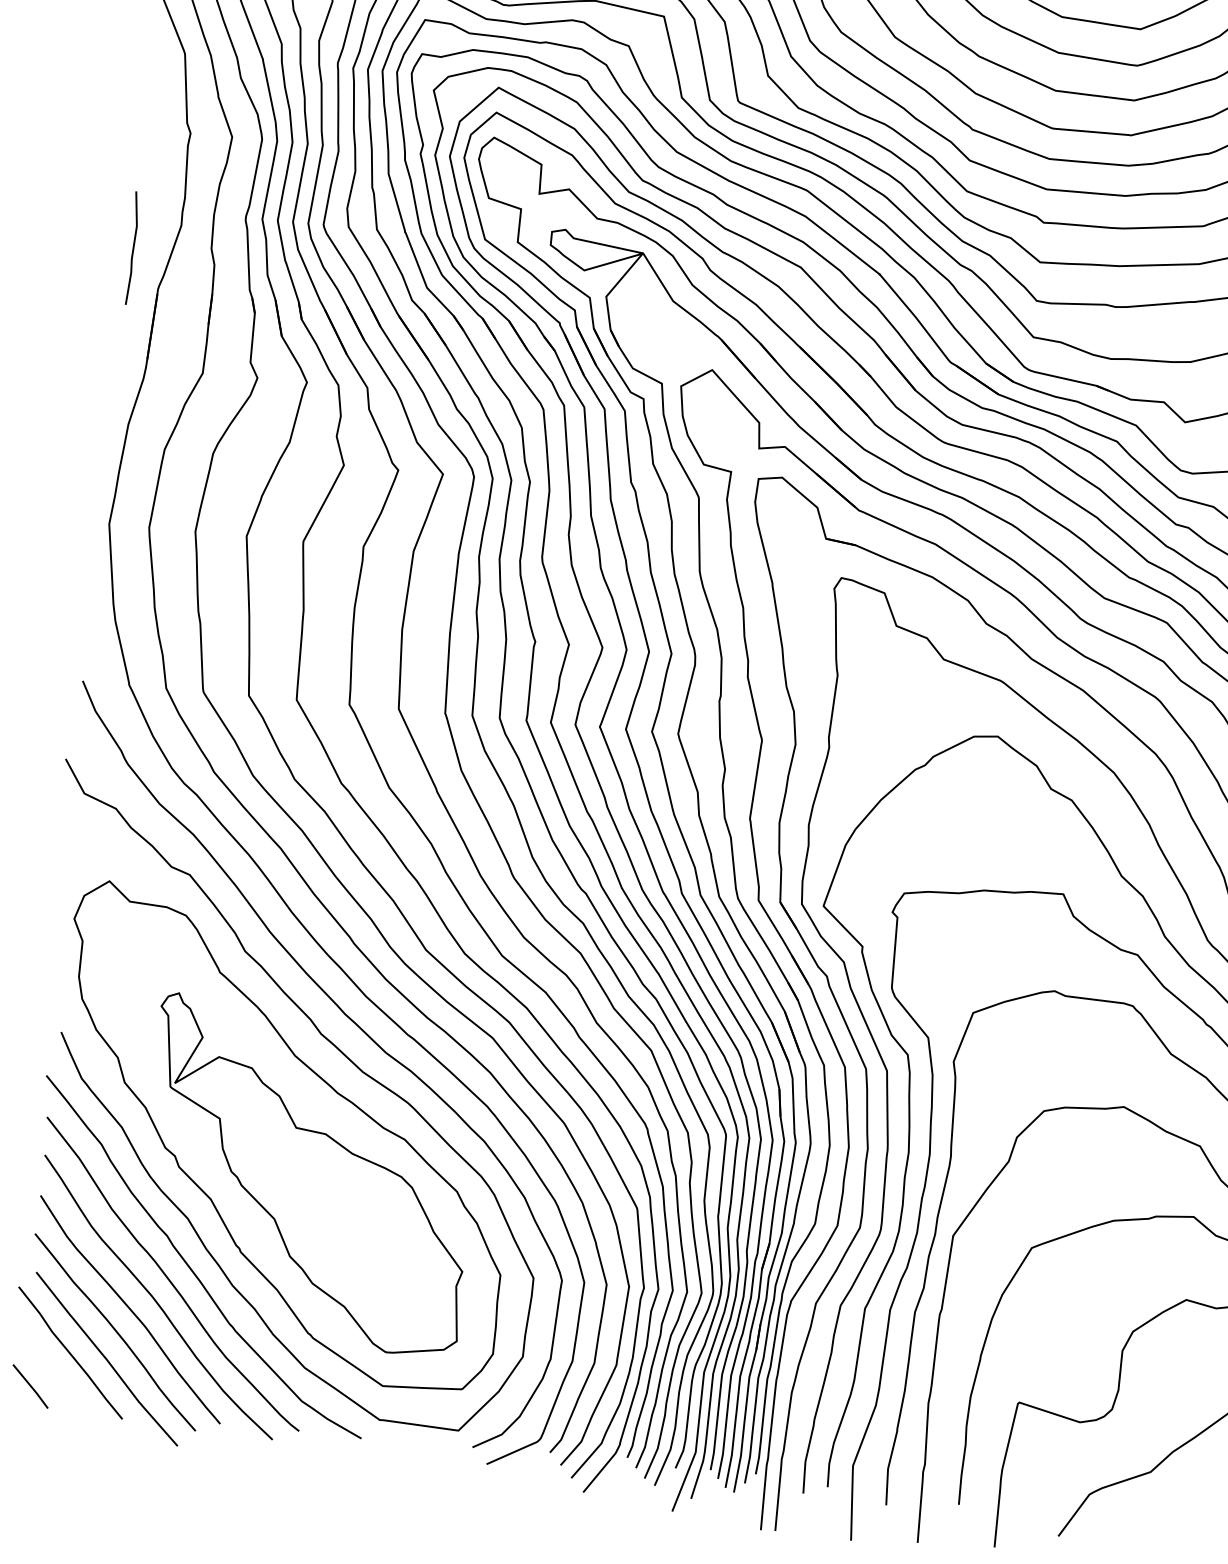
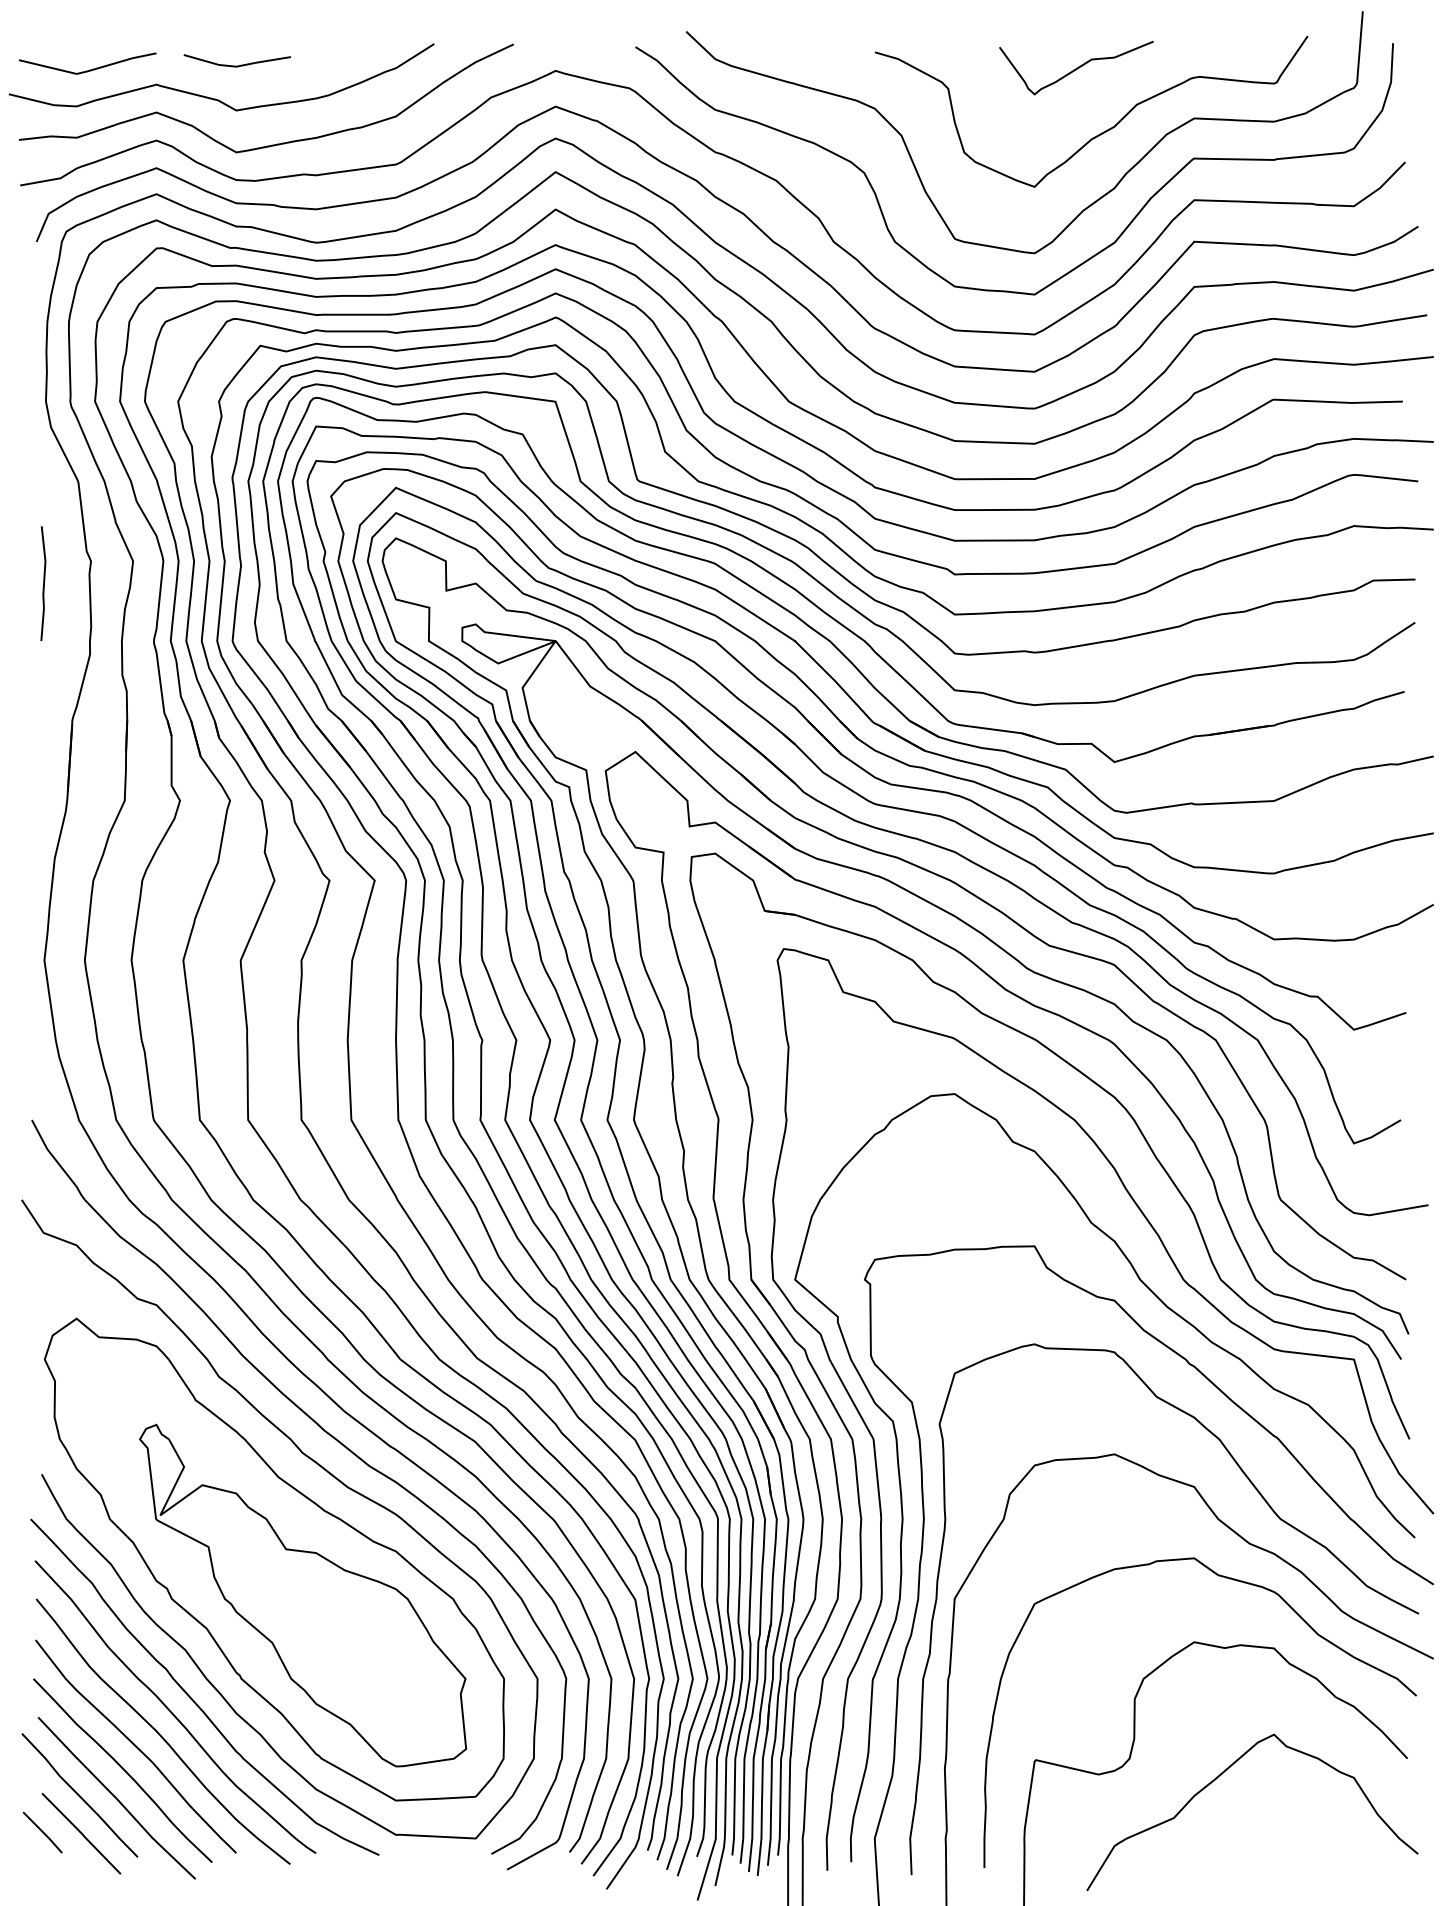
line: (132, 248) -> (43, 583), moved
line: (68, 1390) -> (81, 1833), added

